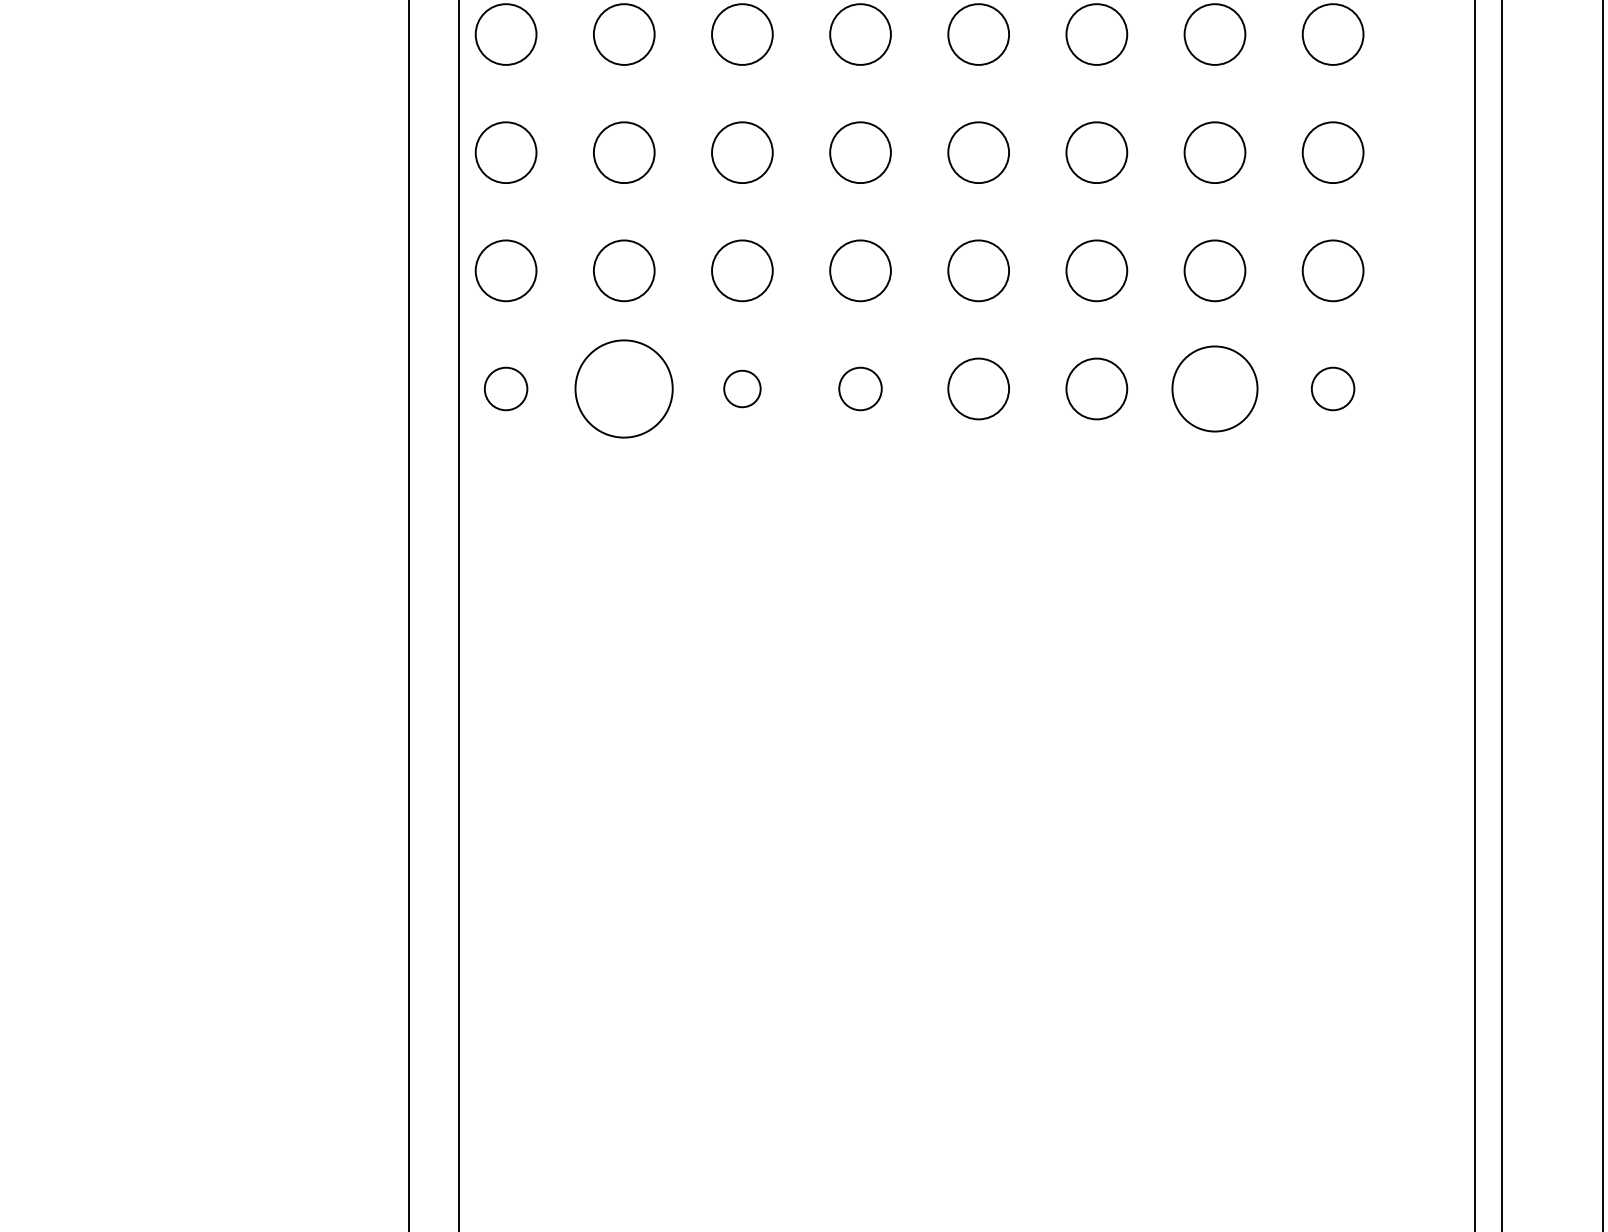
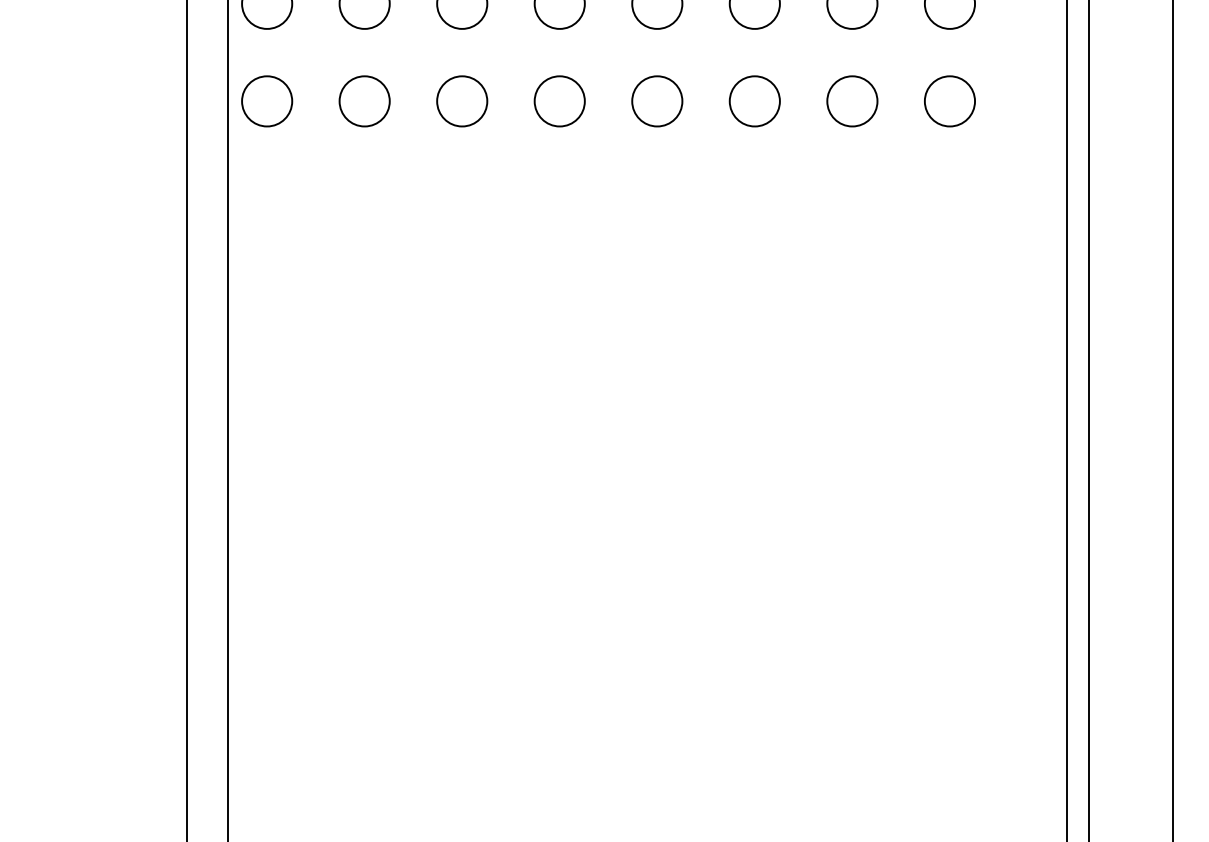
part: (505, 388) -> (266, 100), size x1.43
part: (624, 388) -> (364, 100), size x0.62
part: (742, 388) -> (462, 100), size x1.67
part: (860, 388) -> (559, 100), size x1.43
part: (1214, 388) -> (851, 100), size x0.71
part: (1332, 388) -> (949, 100), size x1.43

